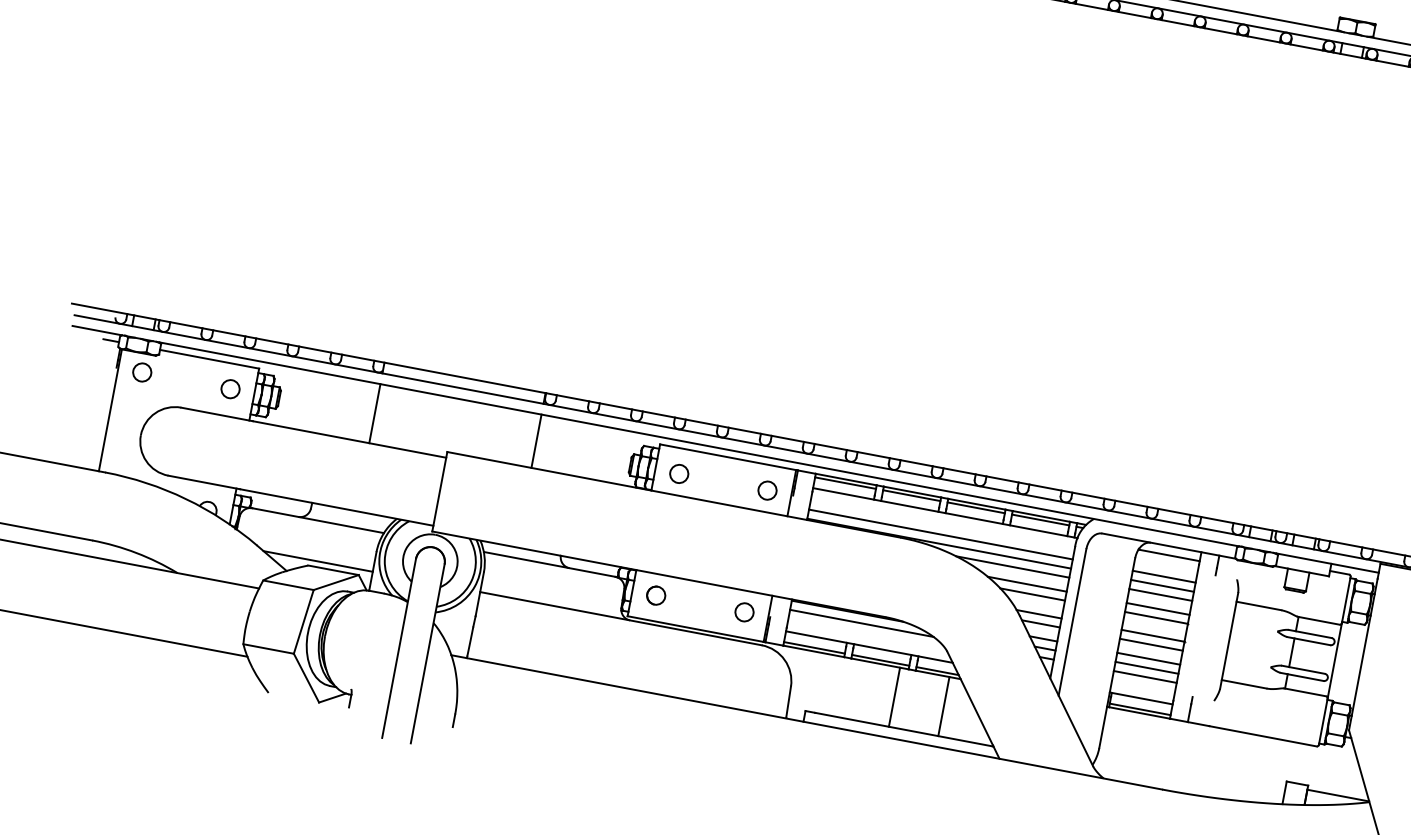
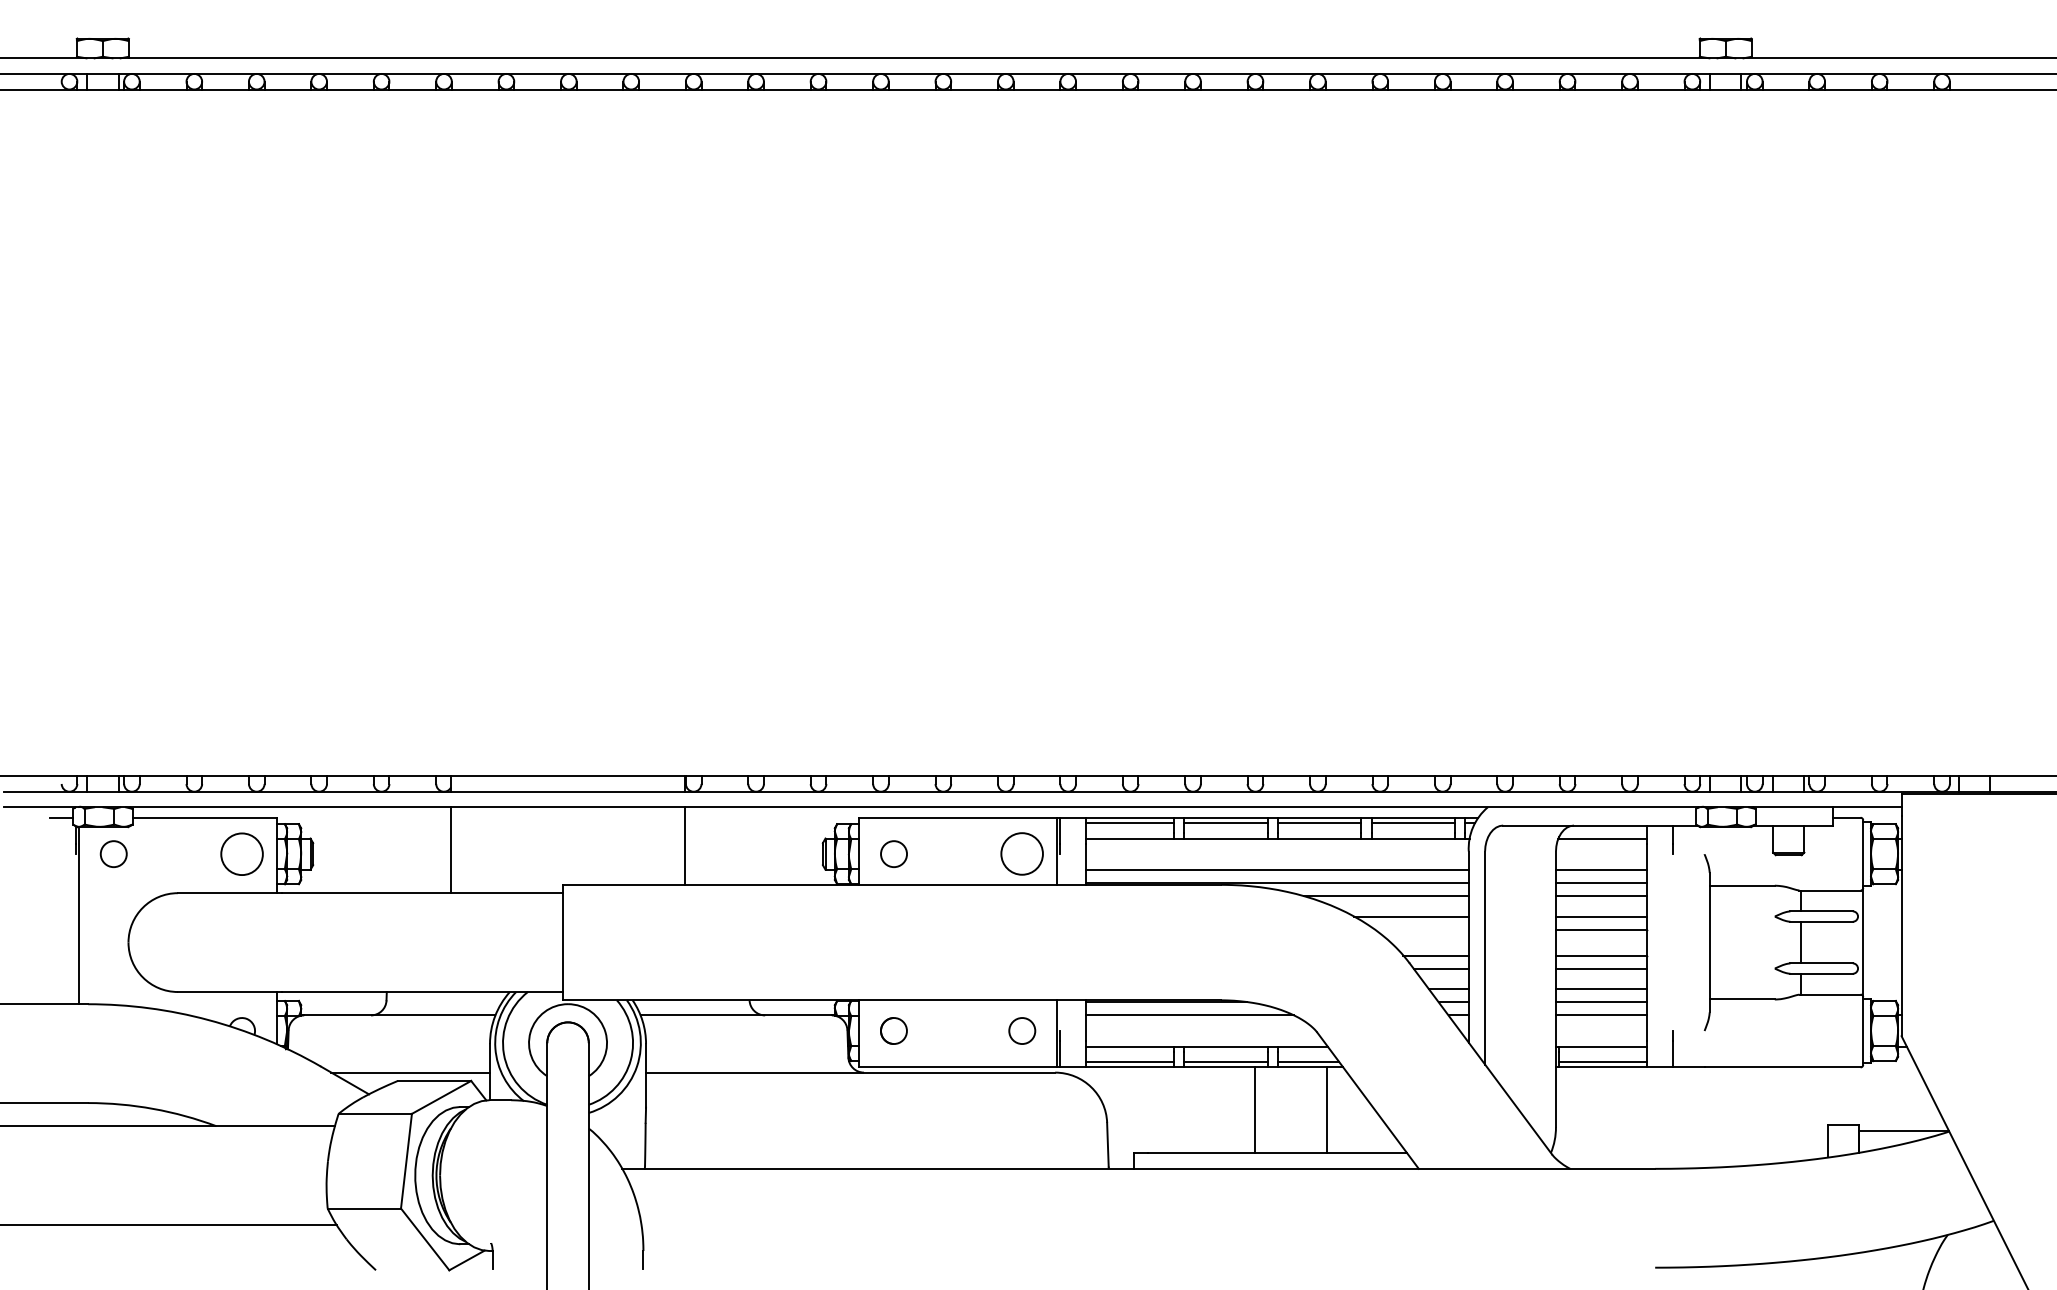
circle: (230, 388) -> (241, 853), size x1.6
circle: (767, 490) -> (1022, 854), size x1.6
line: (1032, 594) -> (1421, 929), removed

